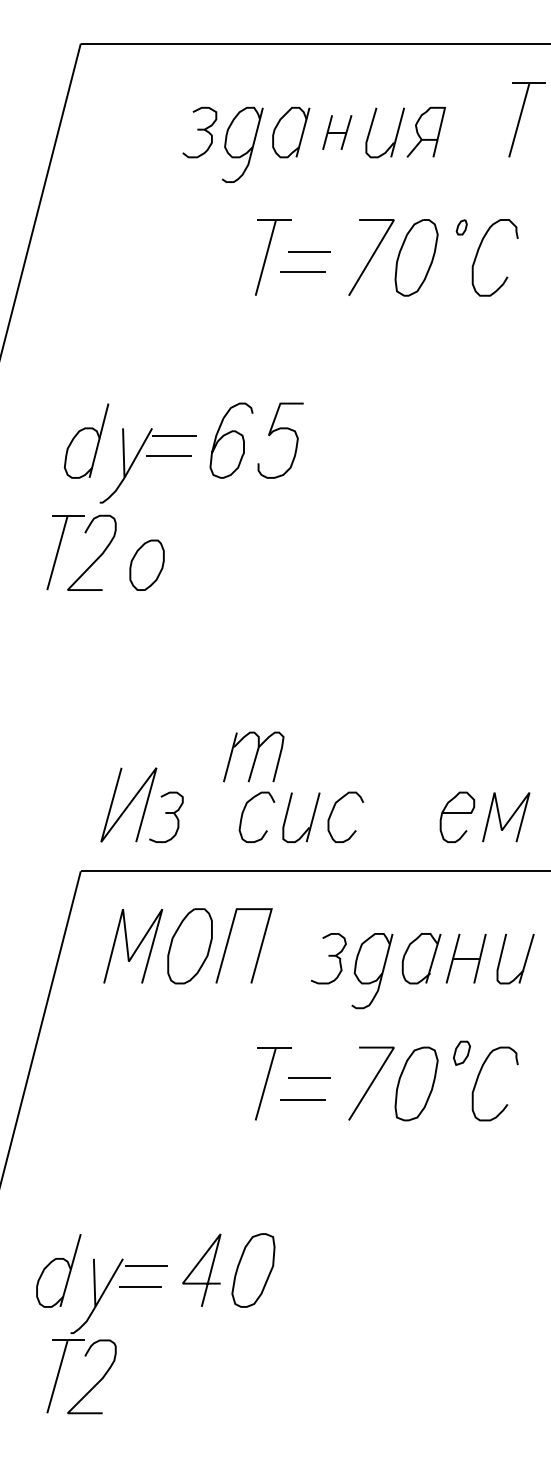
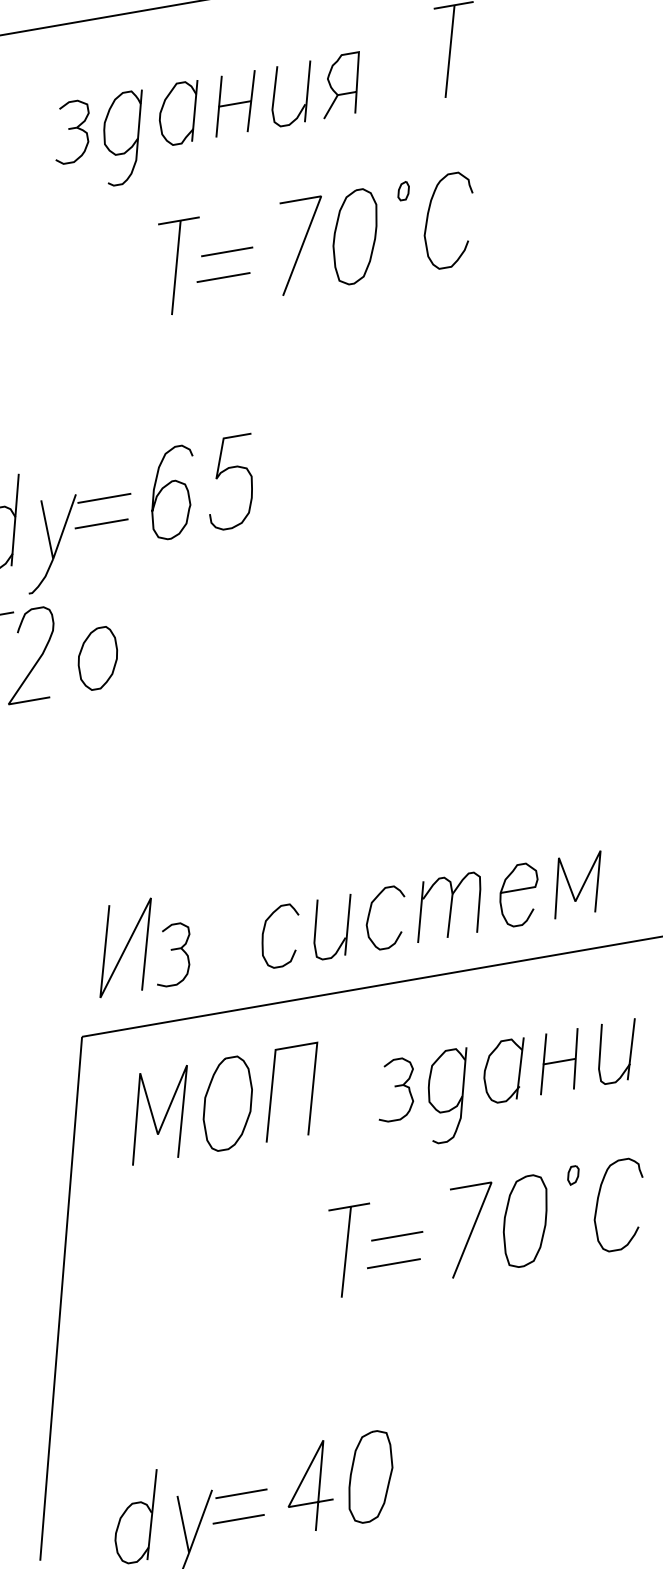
part: (337, 132) -> (235, 103), size x1.43
part: (253, 756) -> (448, 906), moved
part: (461, 1053) -> (573, 1175), size x0.62

